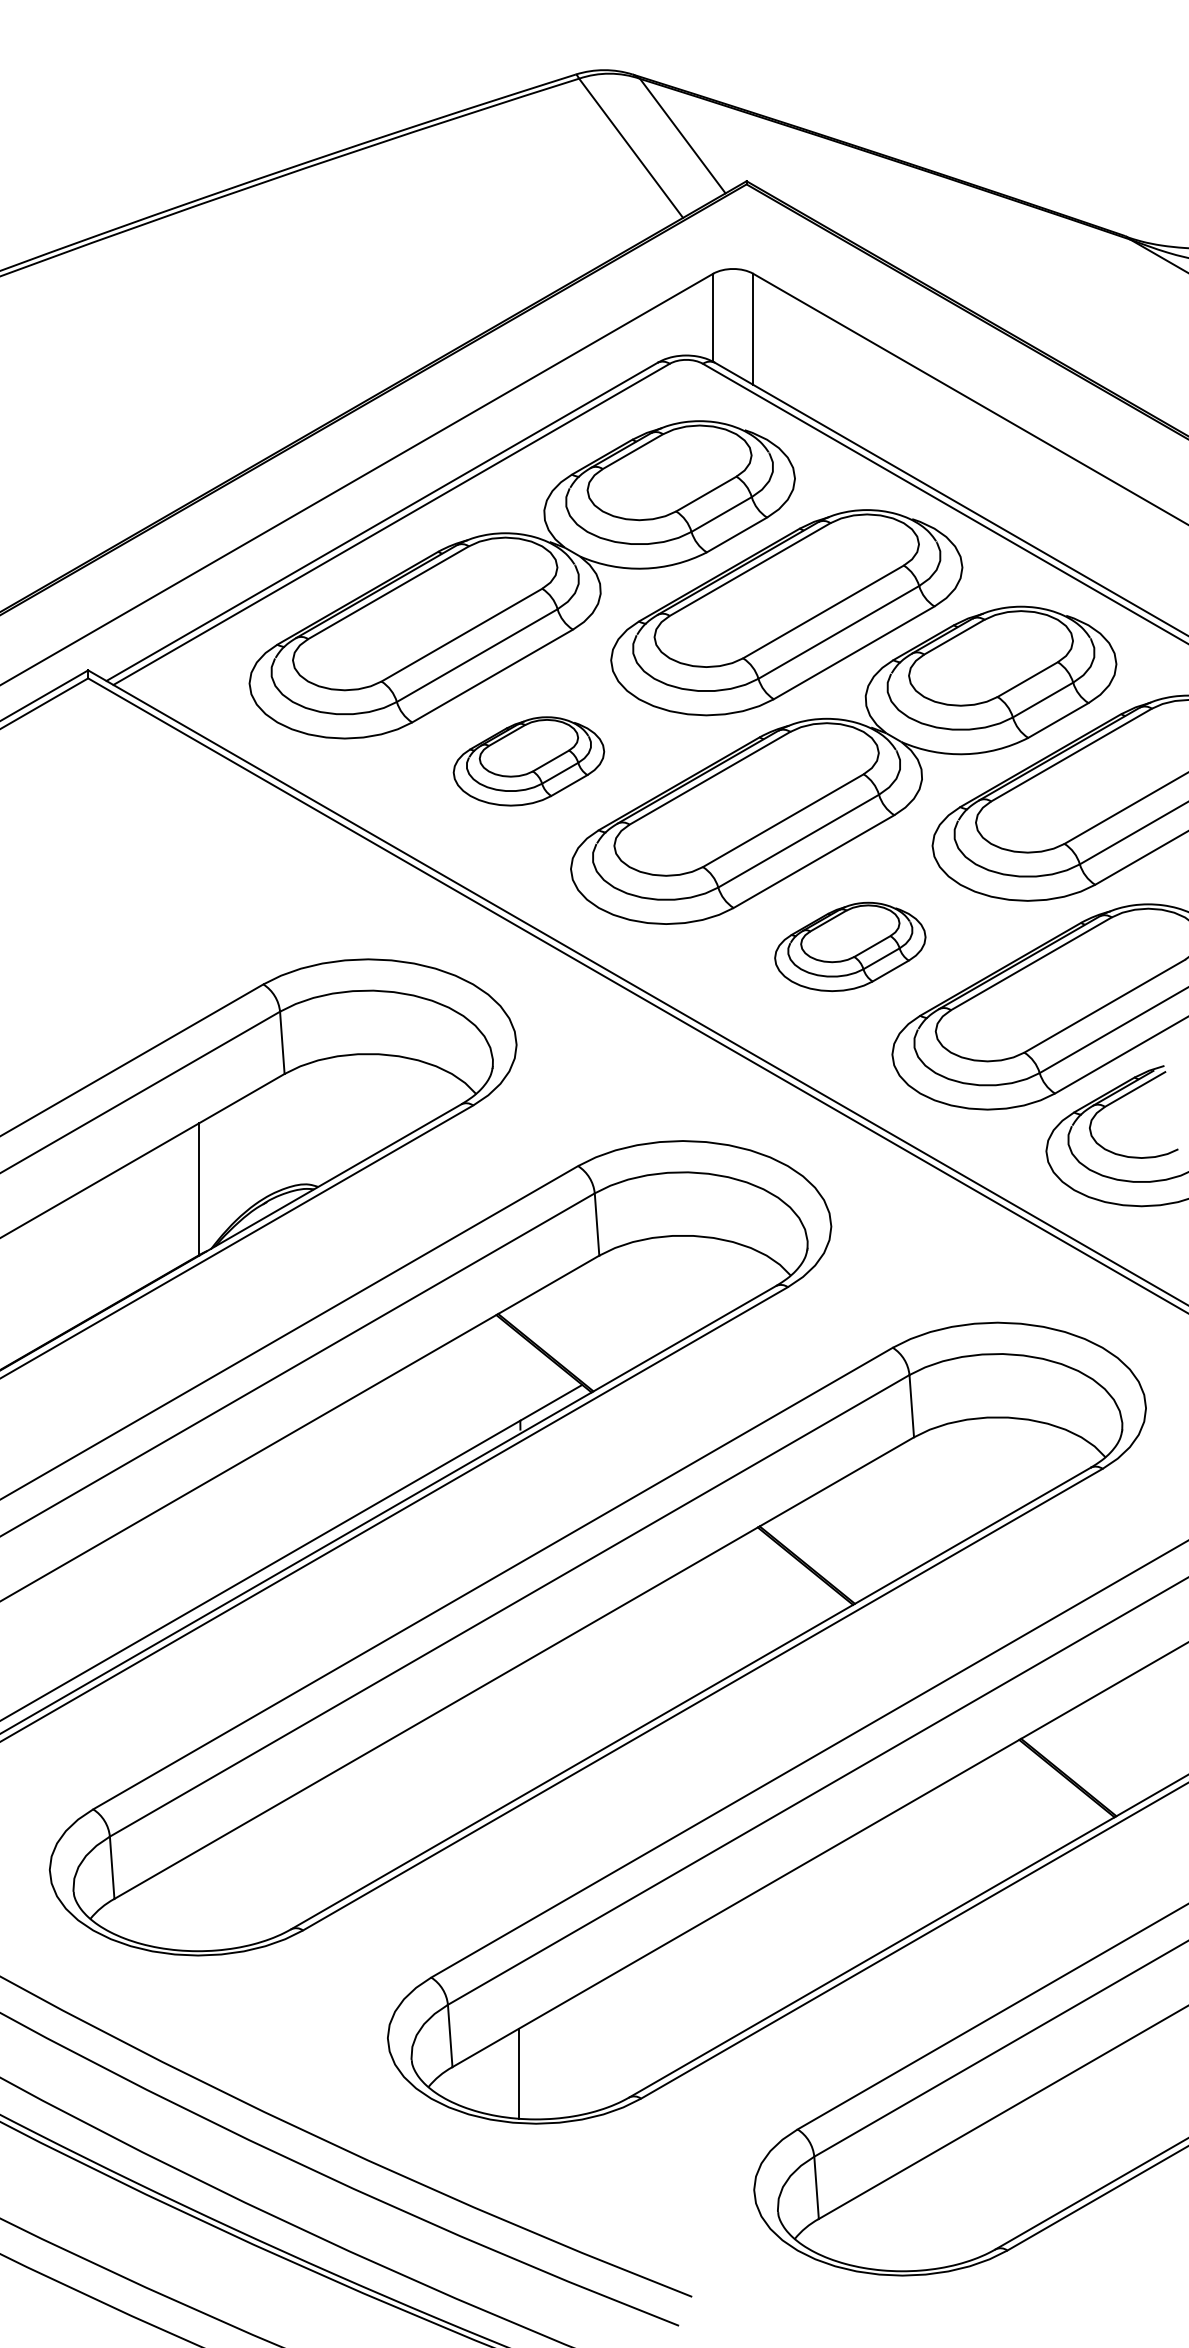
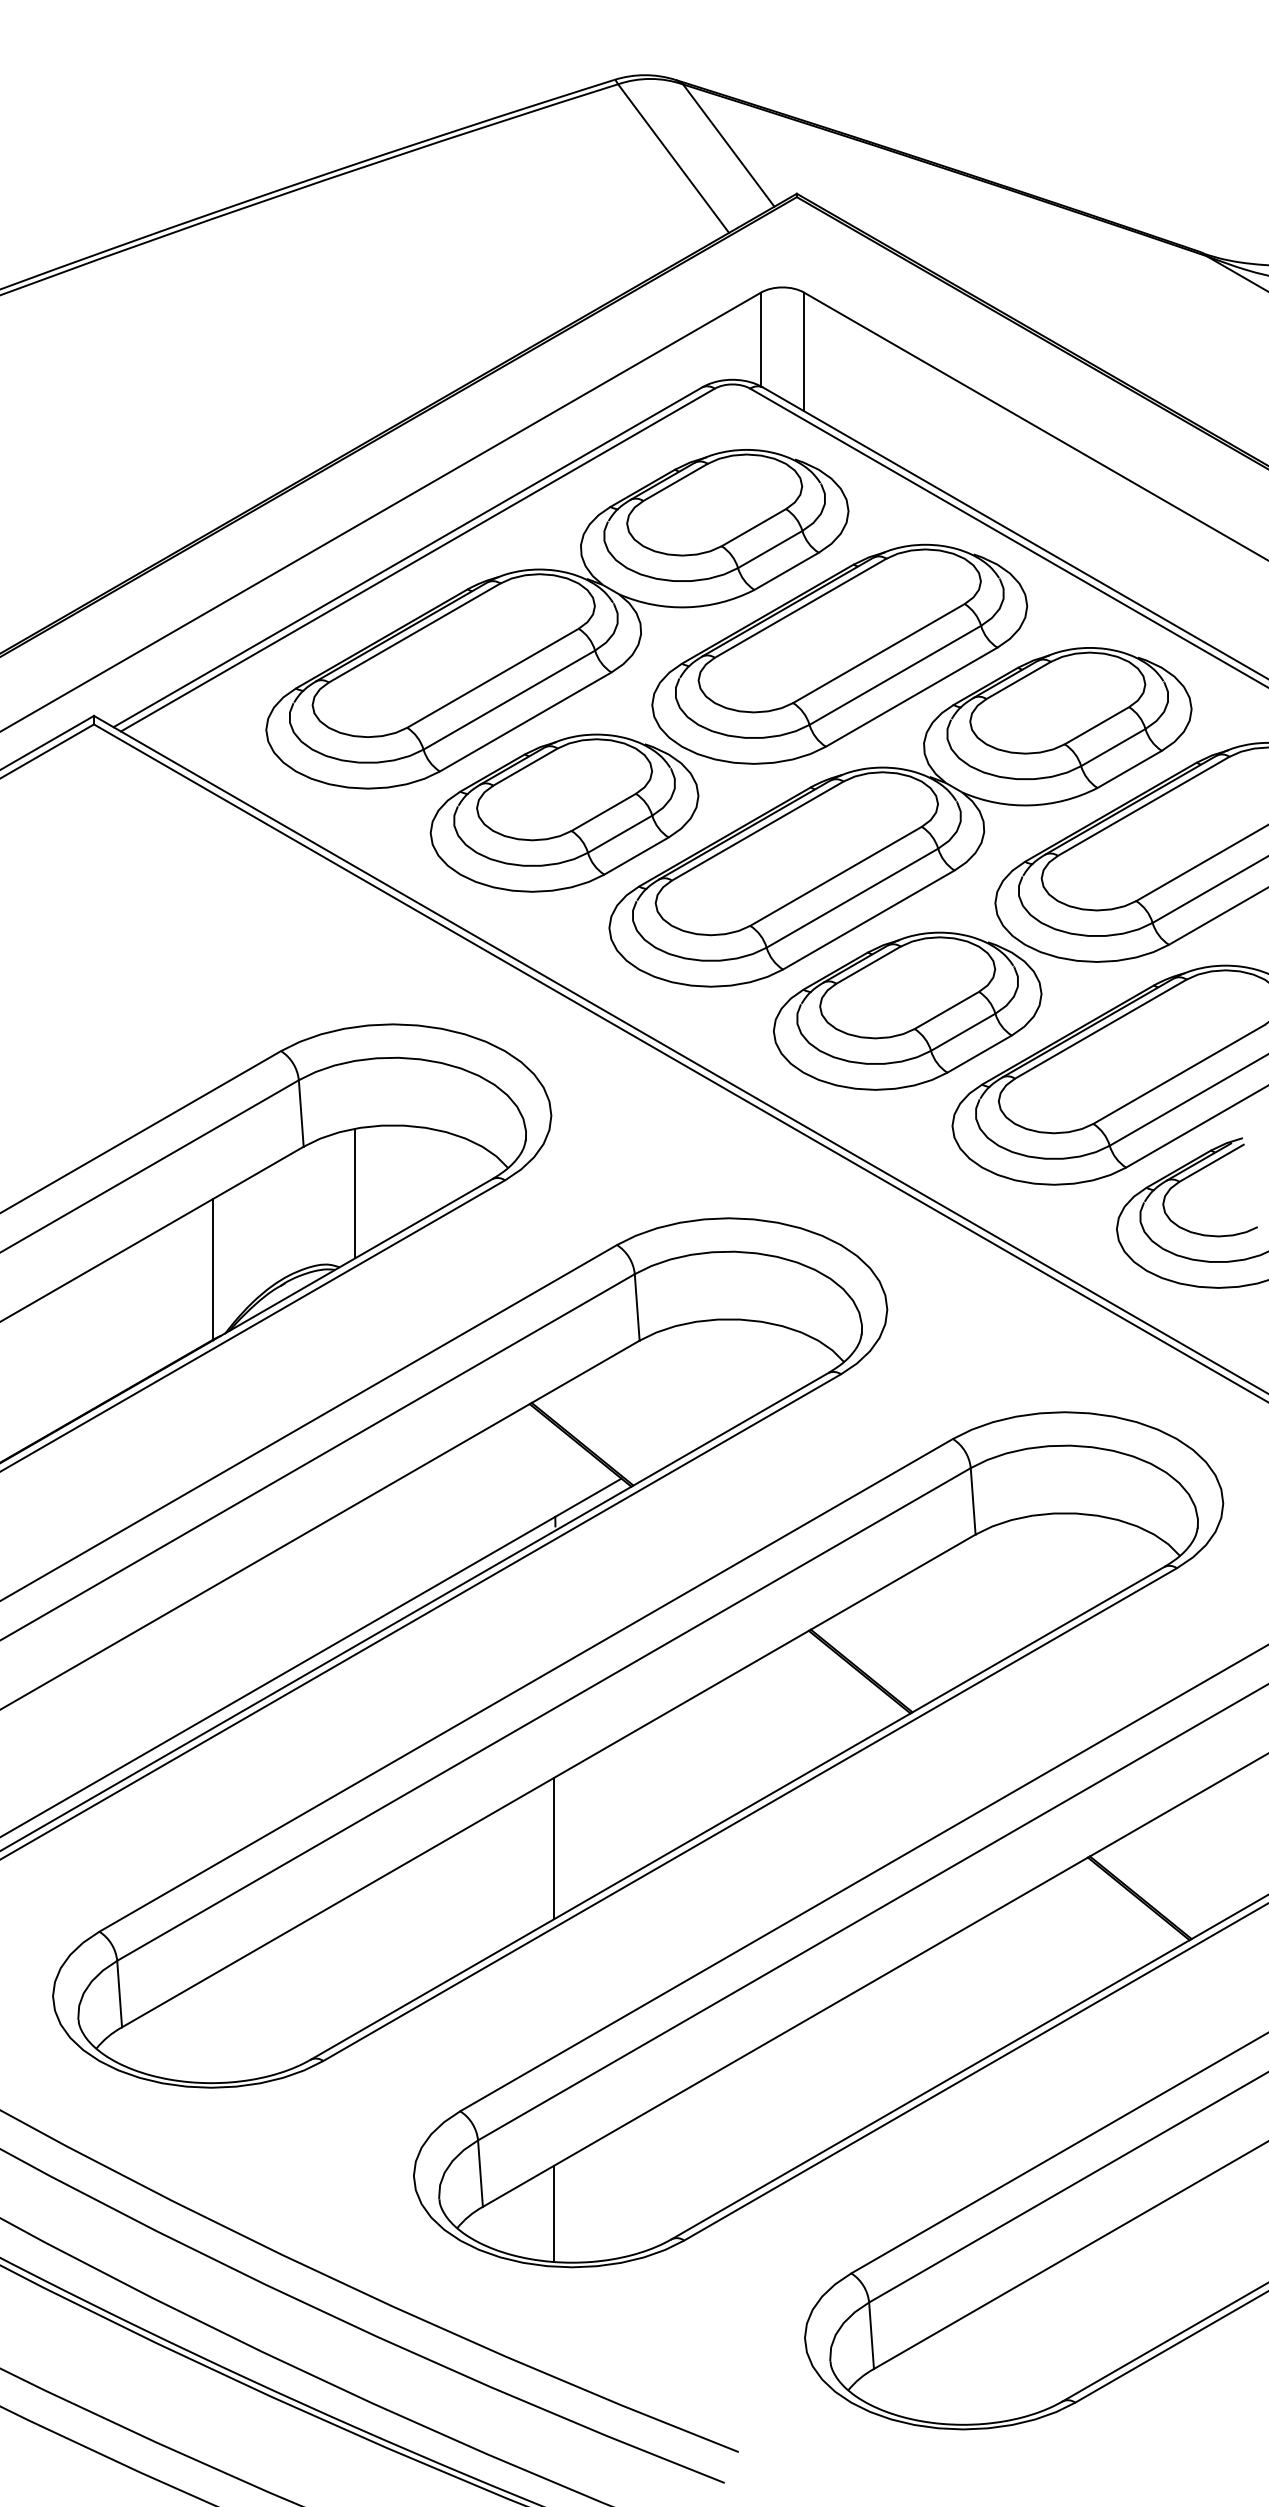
part: (528, 760) -> (564, 812), size x1.67
part: (850, 946) -> (907, 1010), size x1.67
line: (333, 1117) -> (355, 1193), added
line: (518, 1731) -> (553, 1848), added

